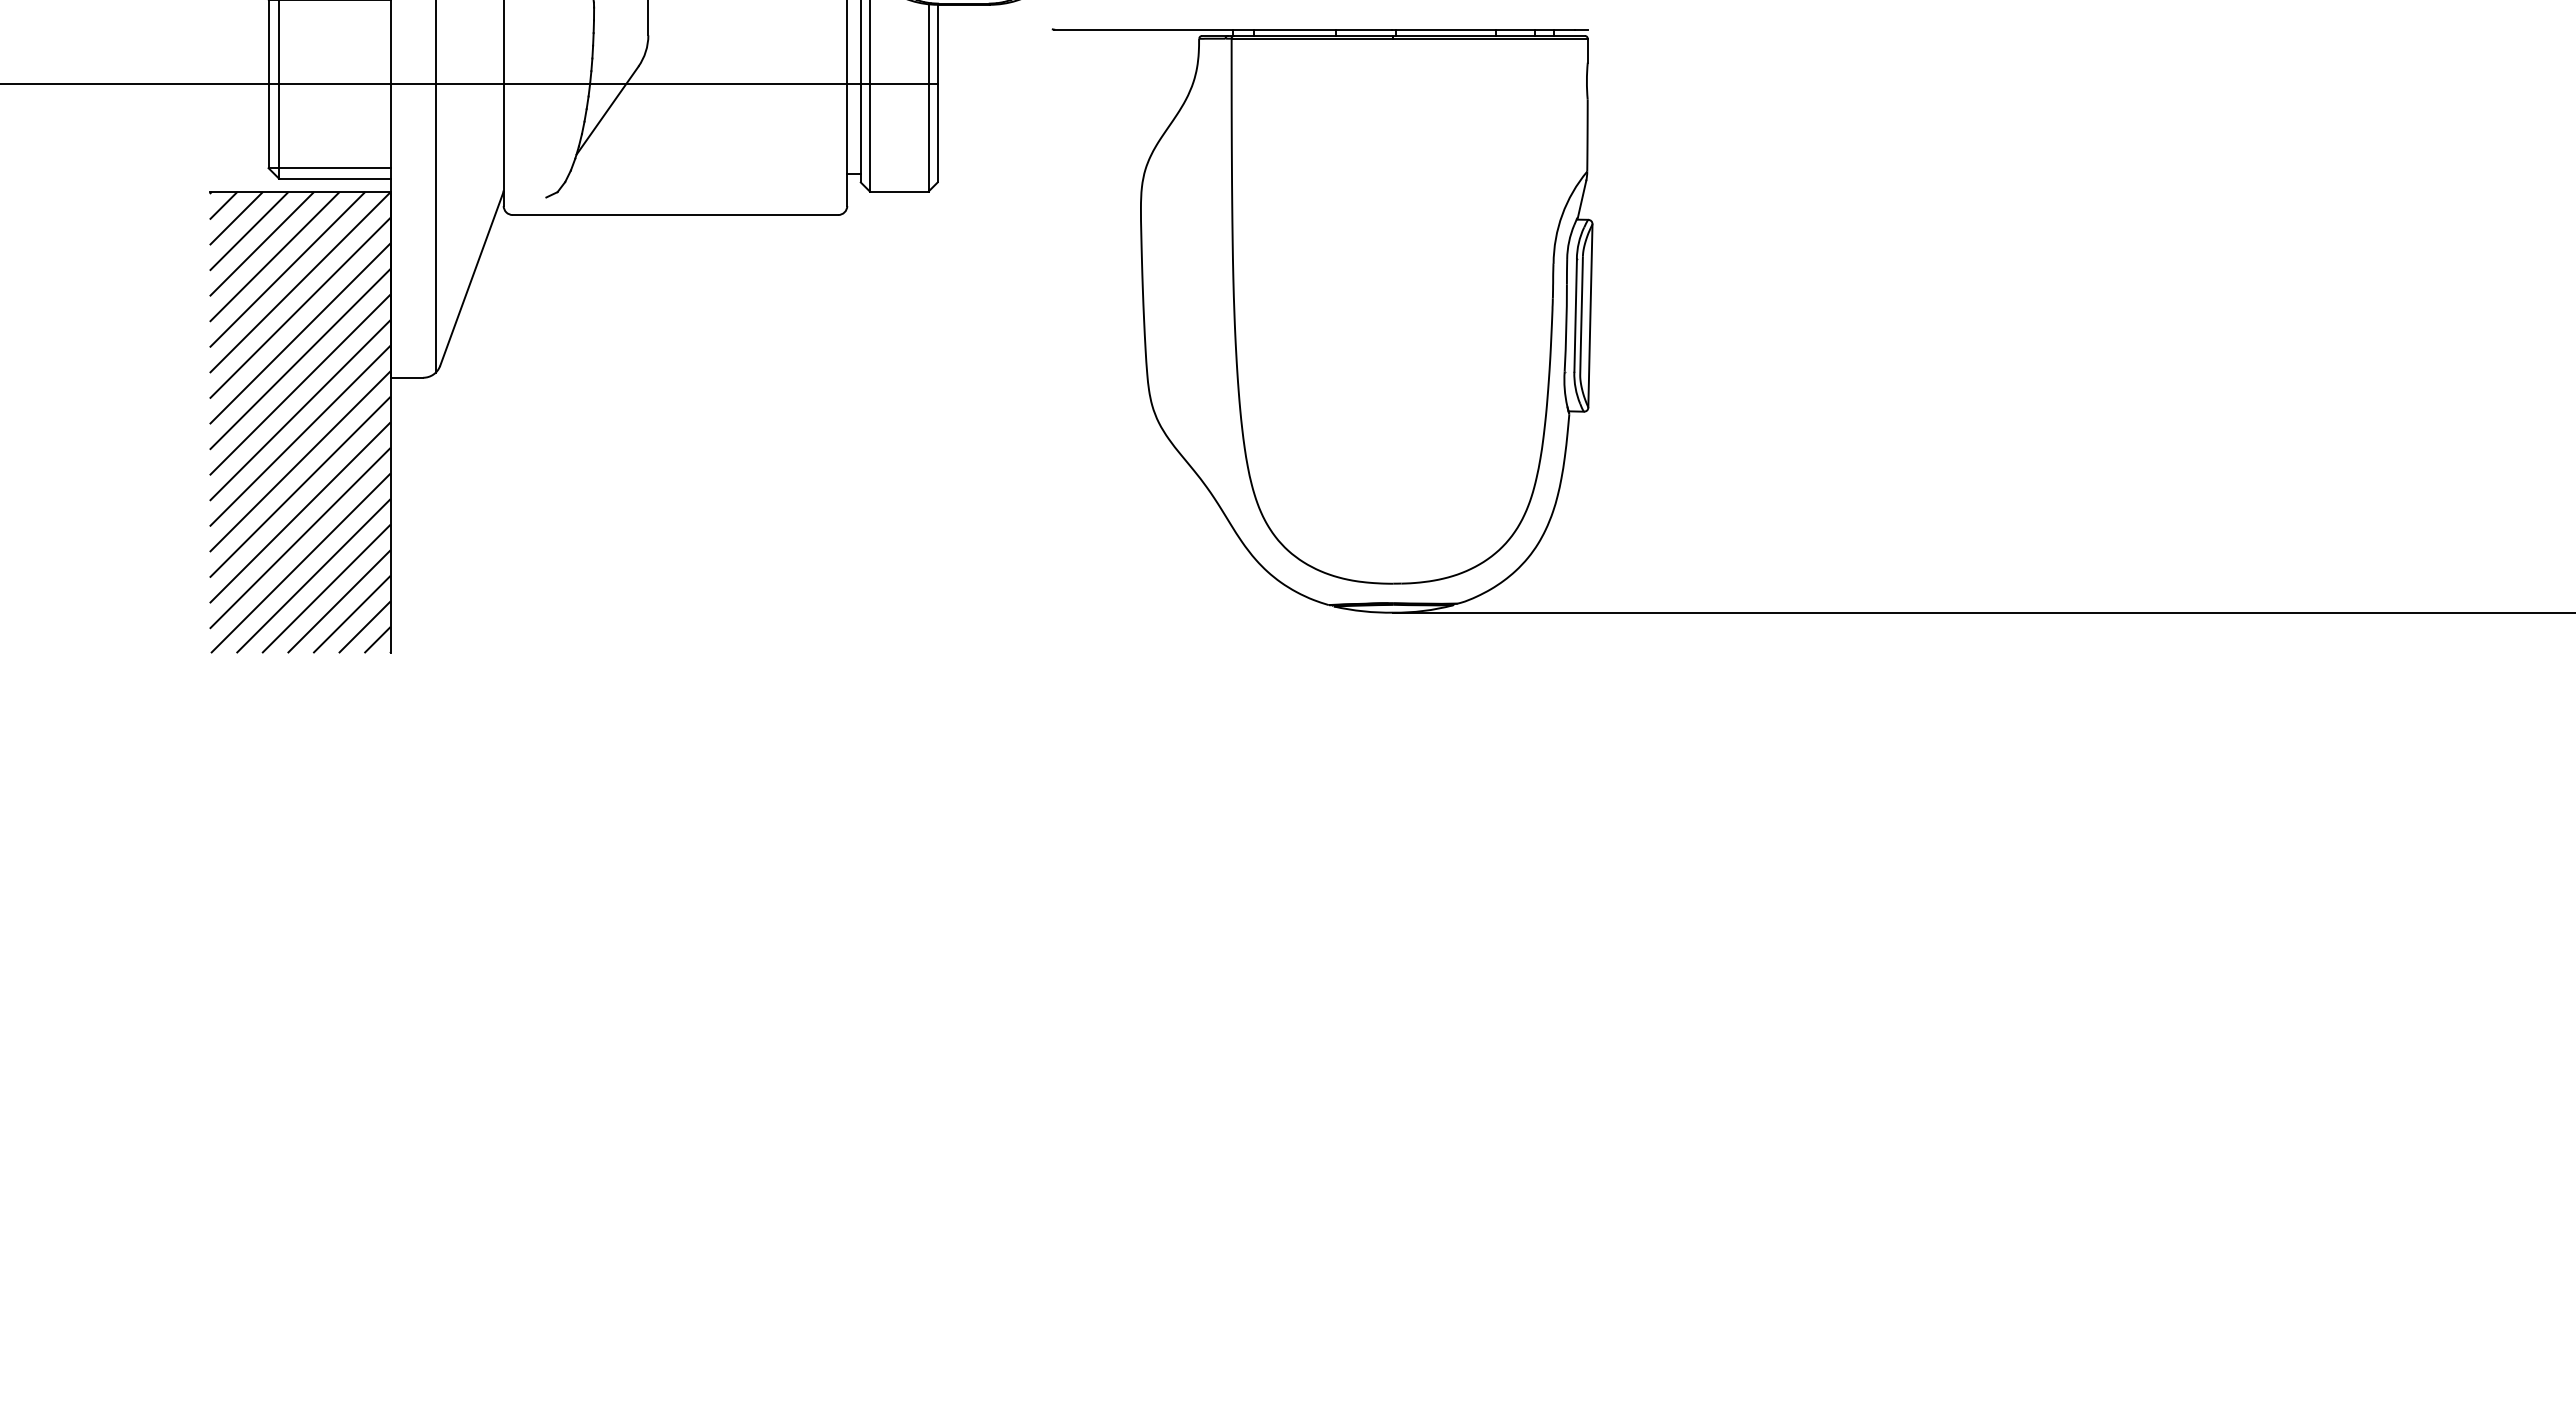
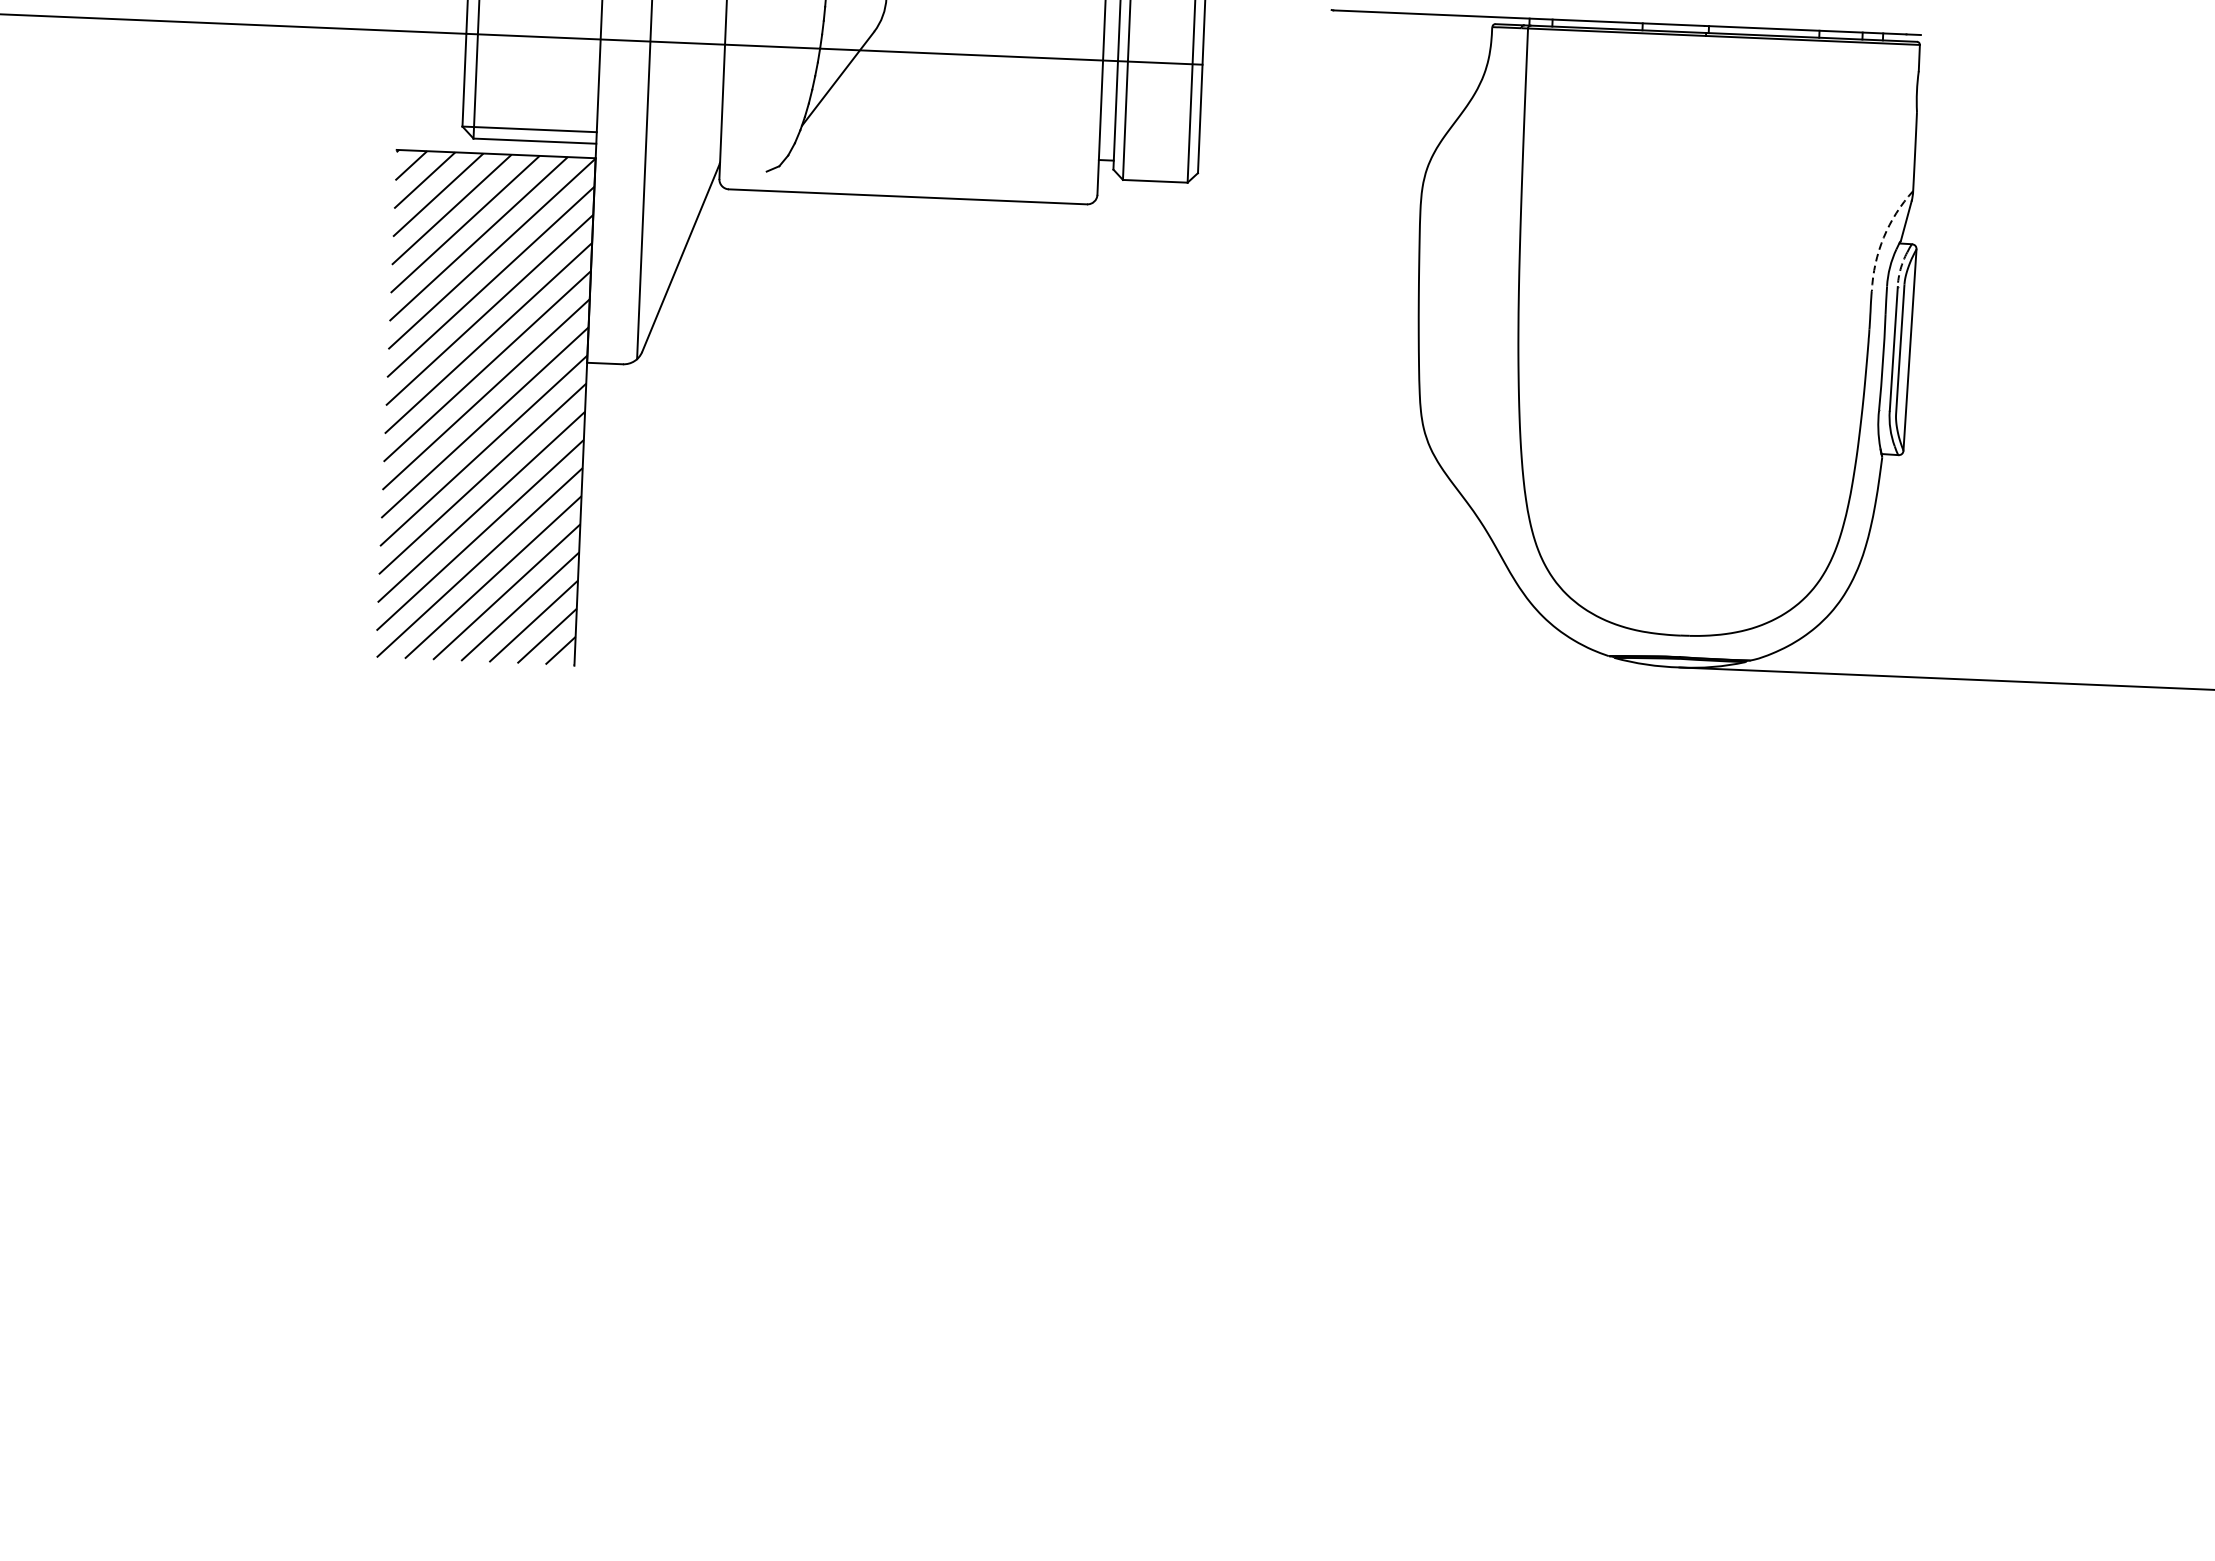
arc: (1562, 214) -> (1883, 237), solid -> dashed
arc: (1578, 242) -> (1900, 268), solid -> dashed

